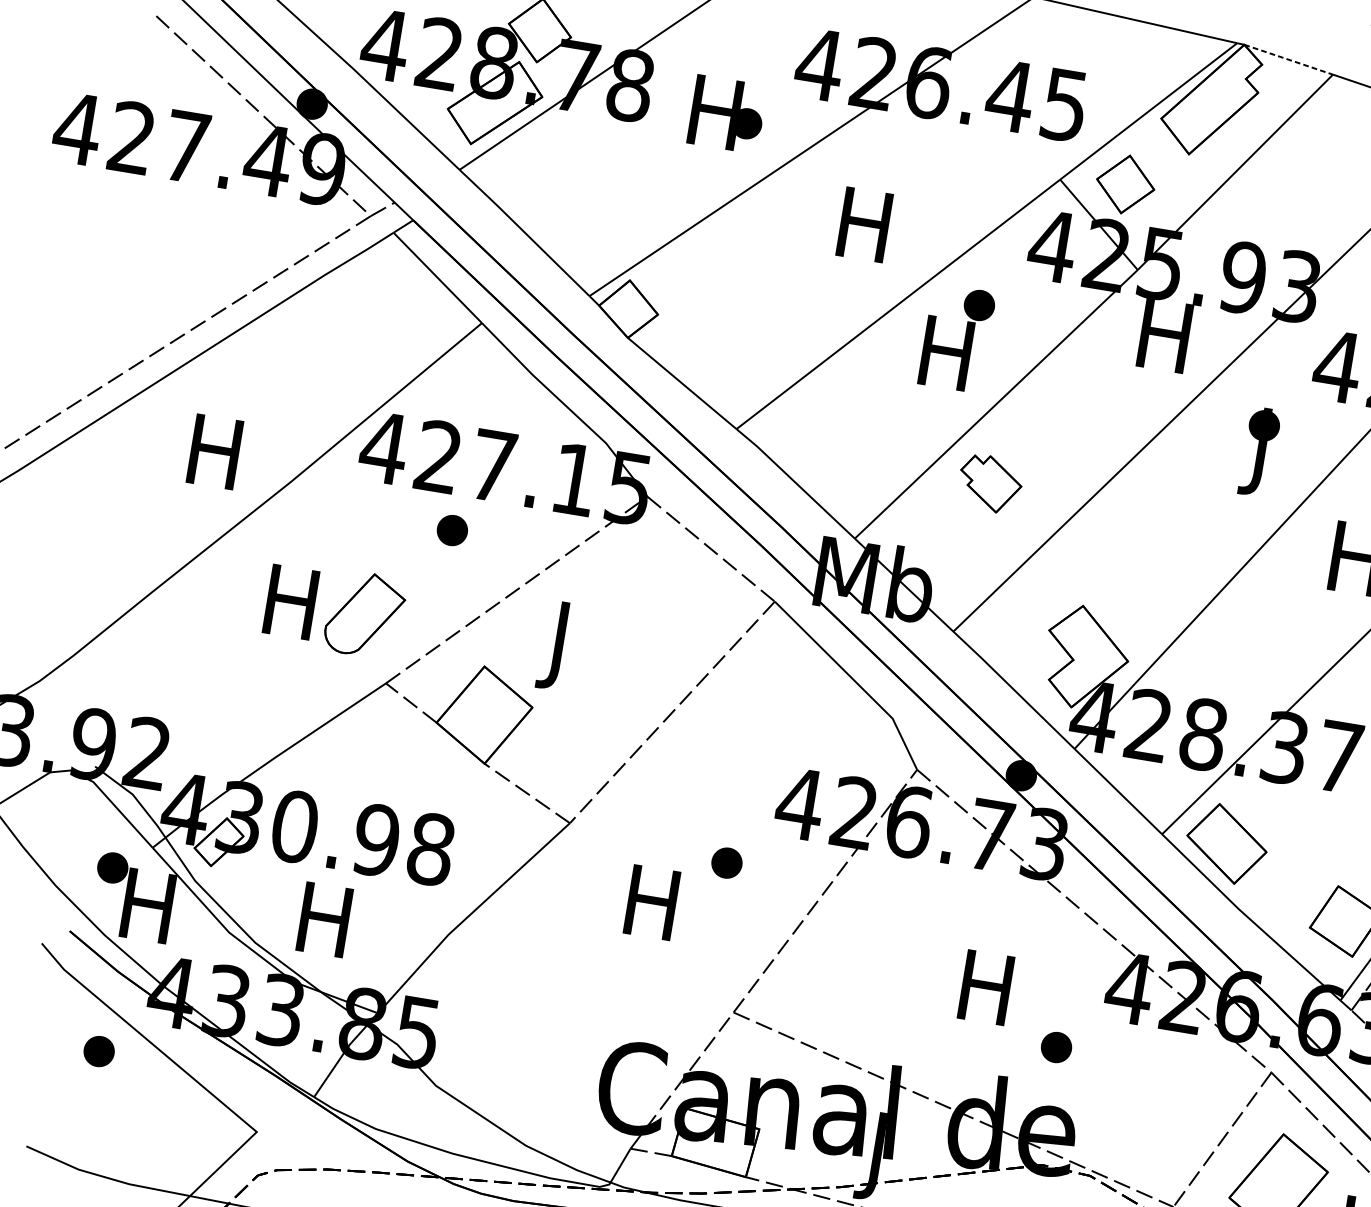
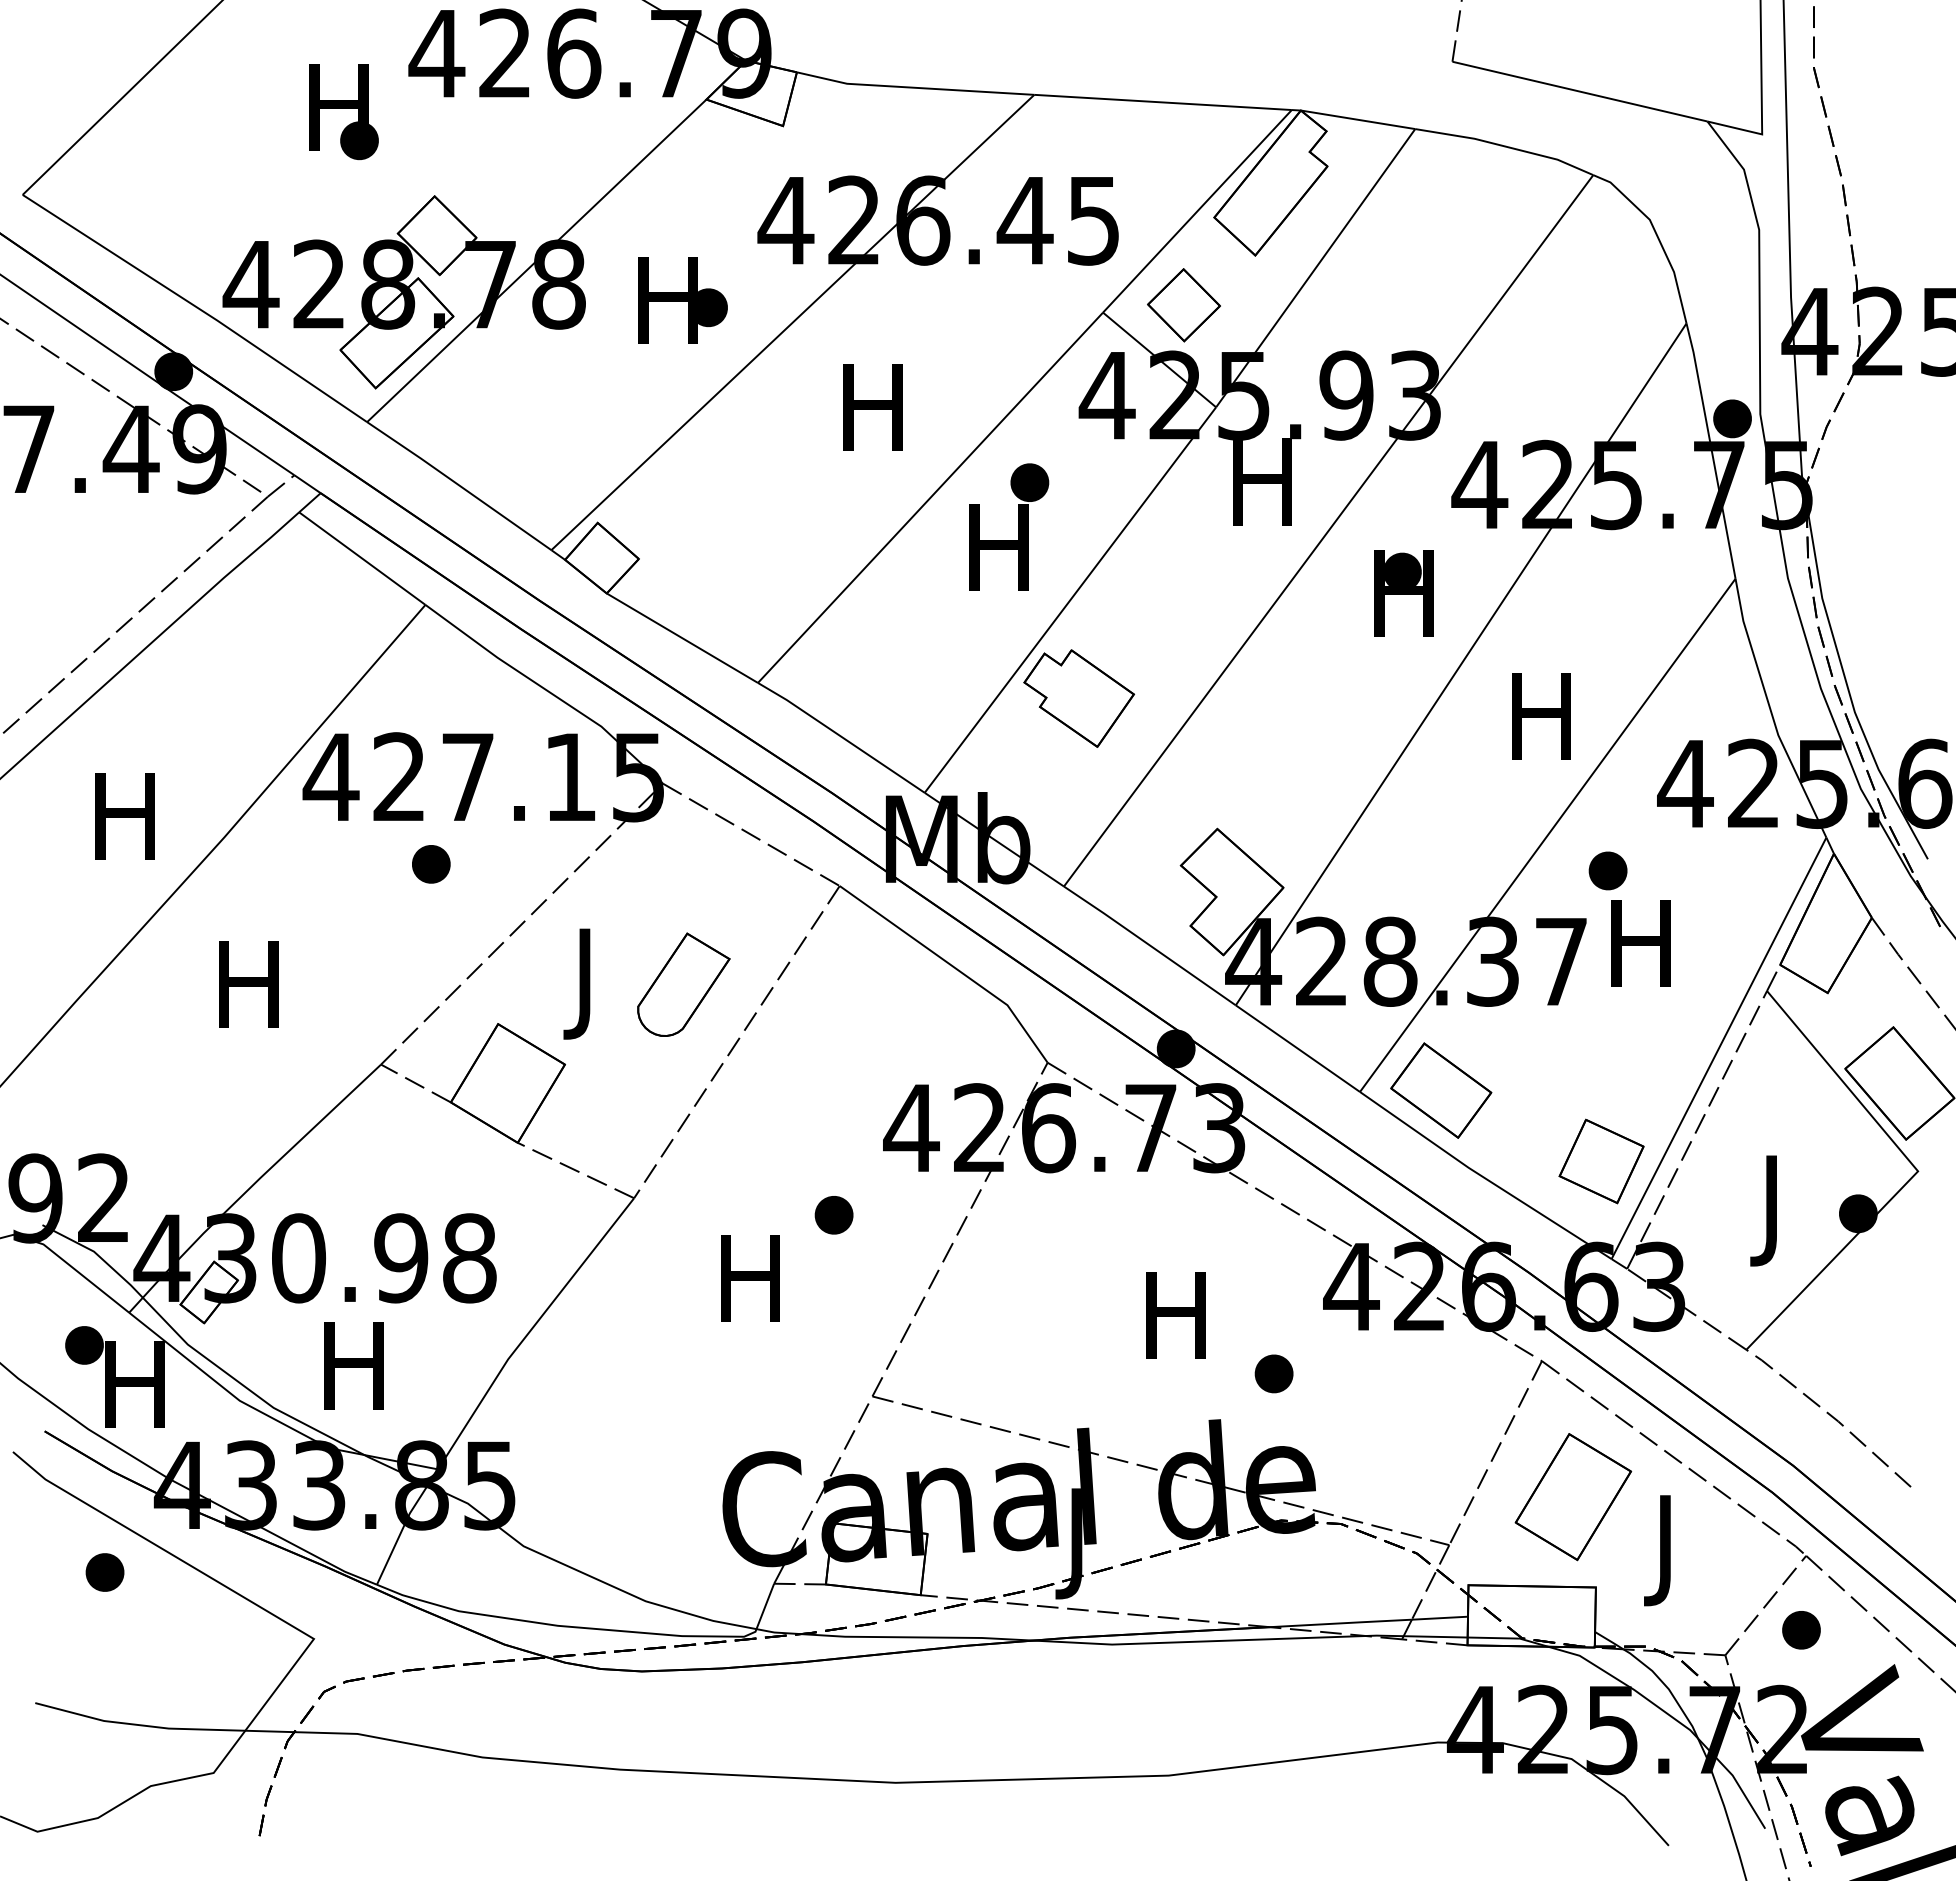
line: (1289, 59) -> (1358, 119), dashed -> solid
text: (1260, 451) -> (1403, 604), J -> H
part: (990, 483) -> (1079, 698), size x1.43
part: (365, 614) -> (683, 984), moved

